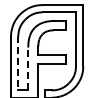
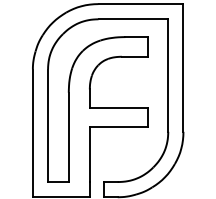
line: (18, 63) -> (48, 125), dashed -> solid
line: (28, 68) -> (69, 136), dashed -> solid

